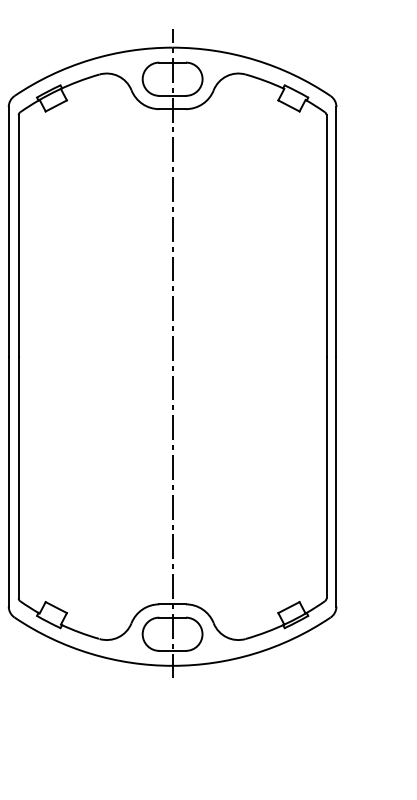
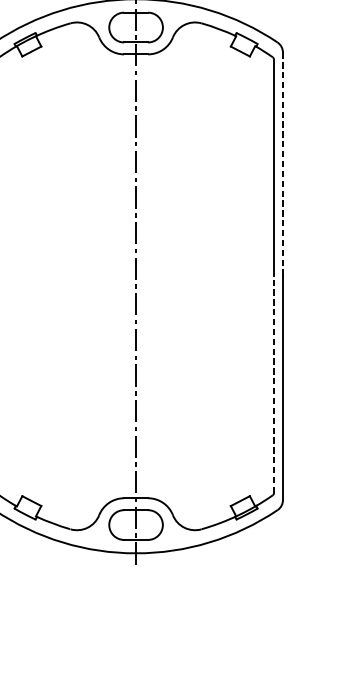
line: (336, 231) -> (282, 164), solid -> dashed
line: (326, 477) -> (274, 384), solid -> dashed

